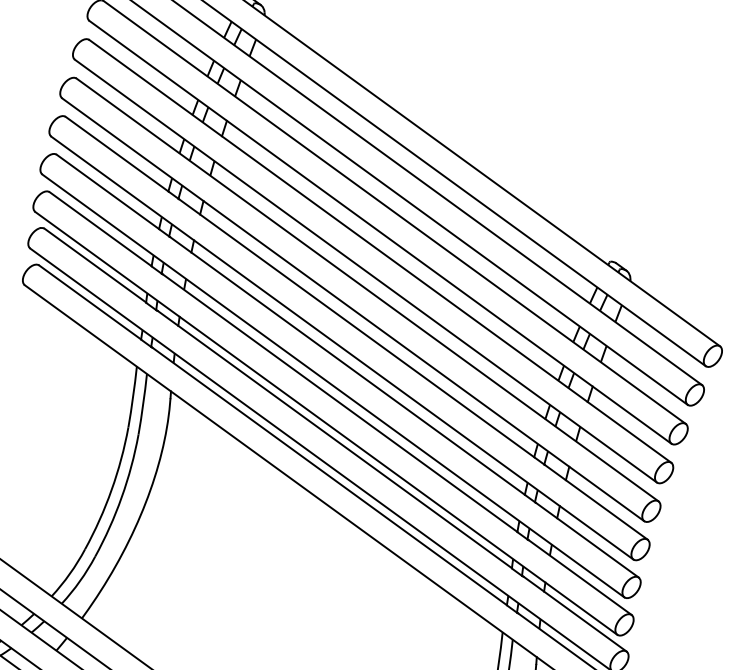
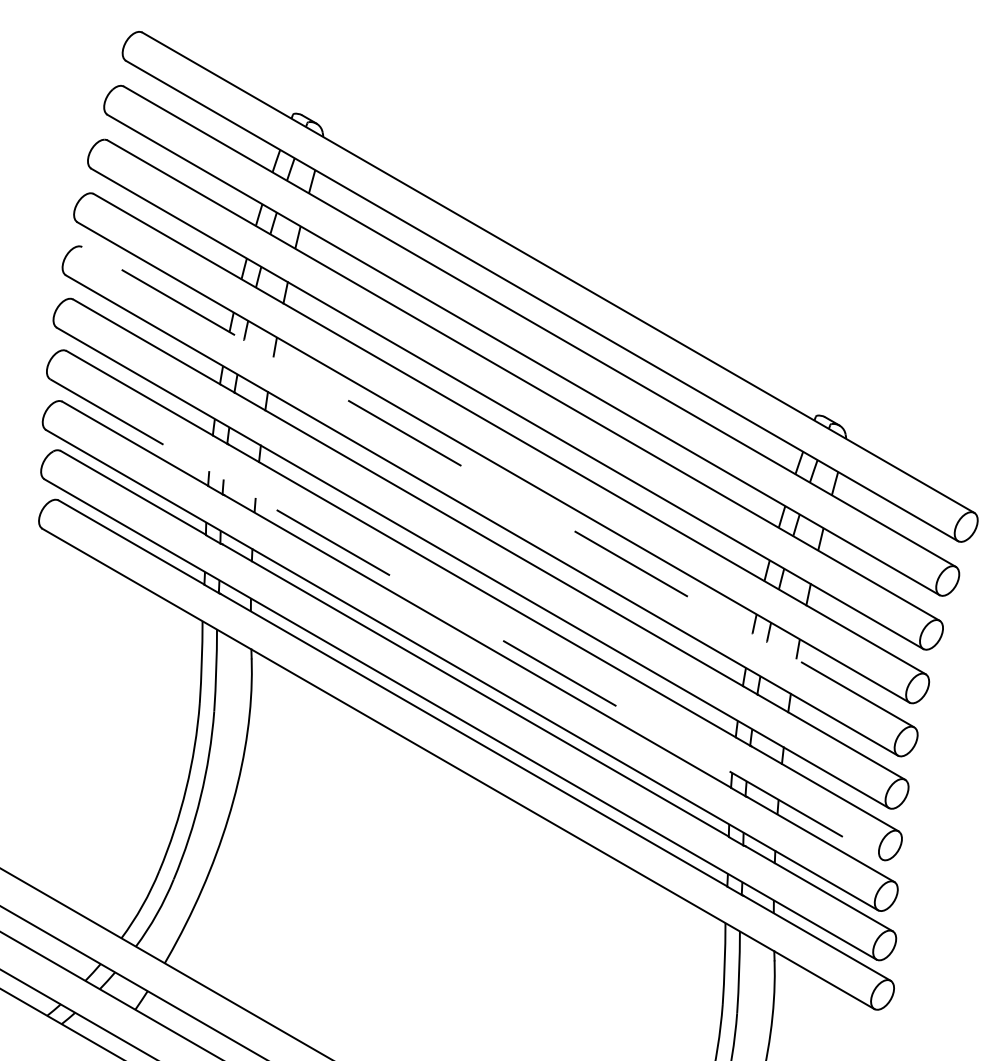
line: (367, 289) -> (497, 486), solid -> dashed
line: (333, 385) -> (466, 619), solid -> dashed

